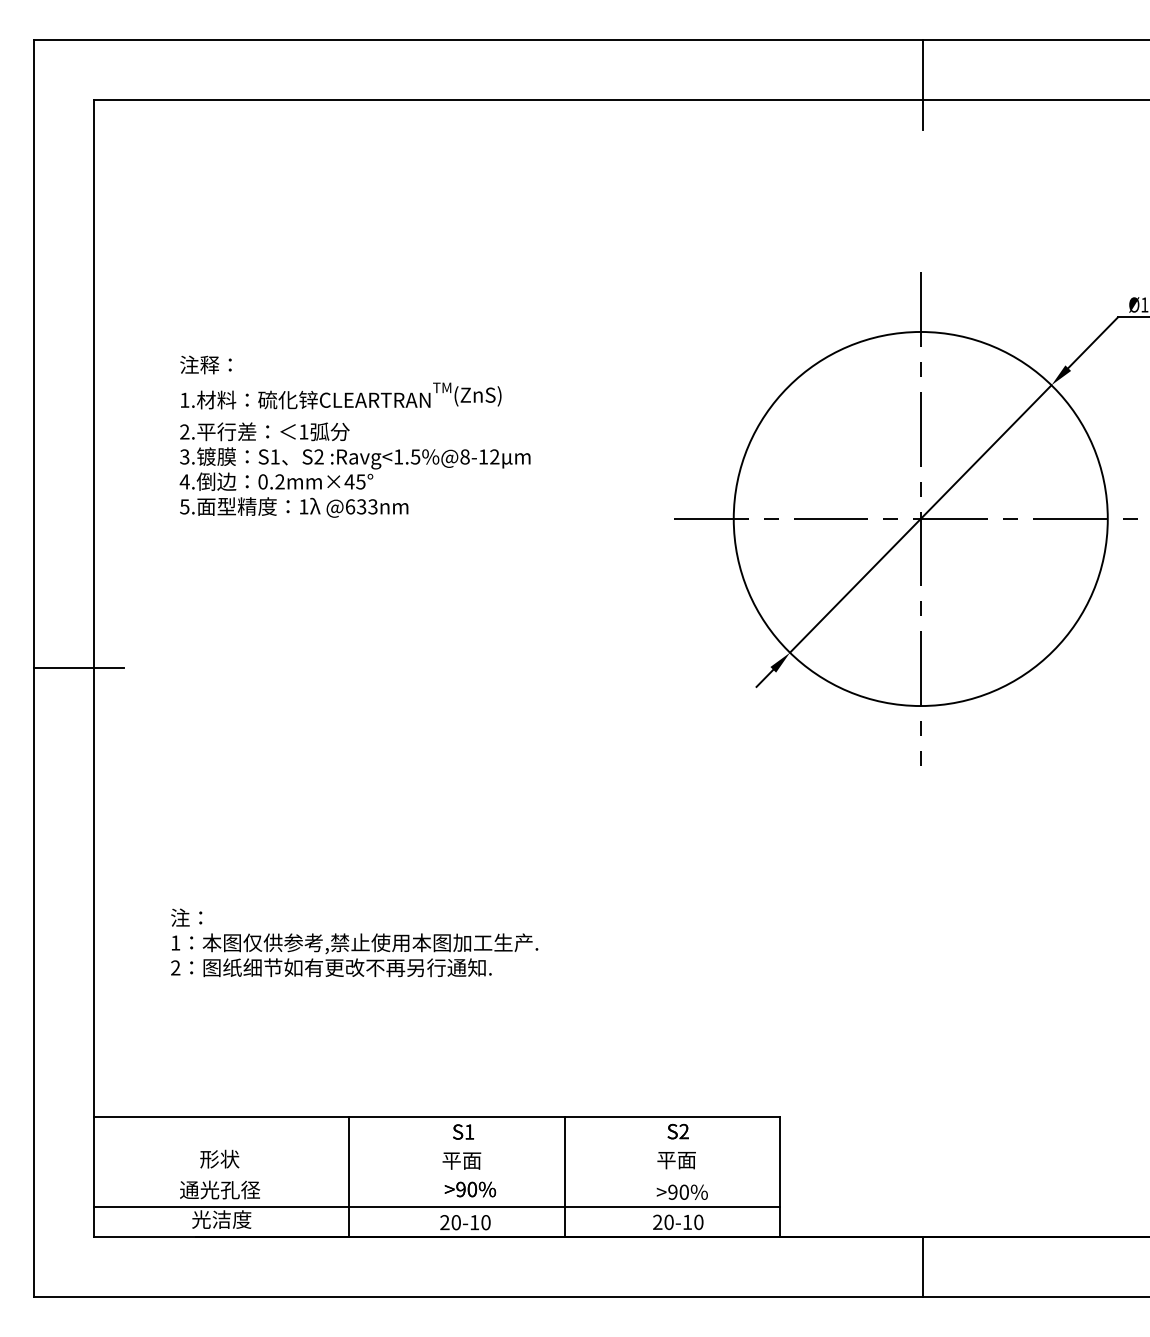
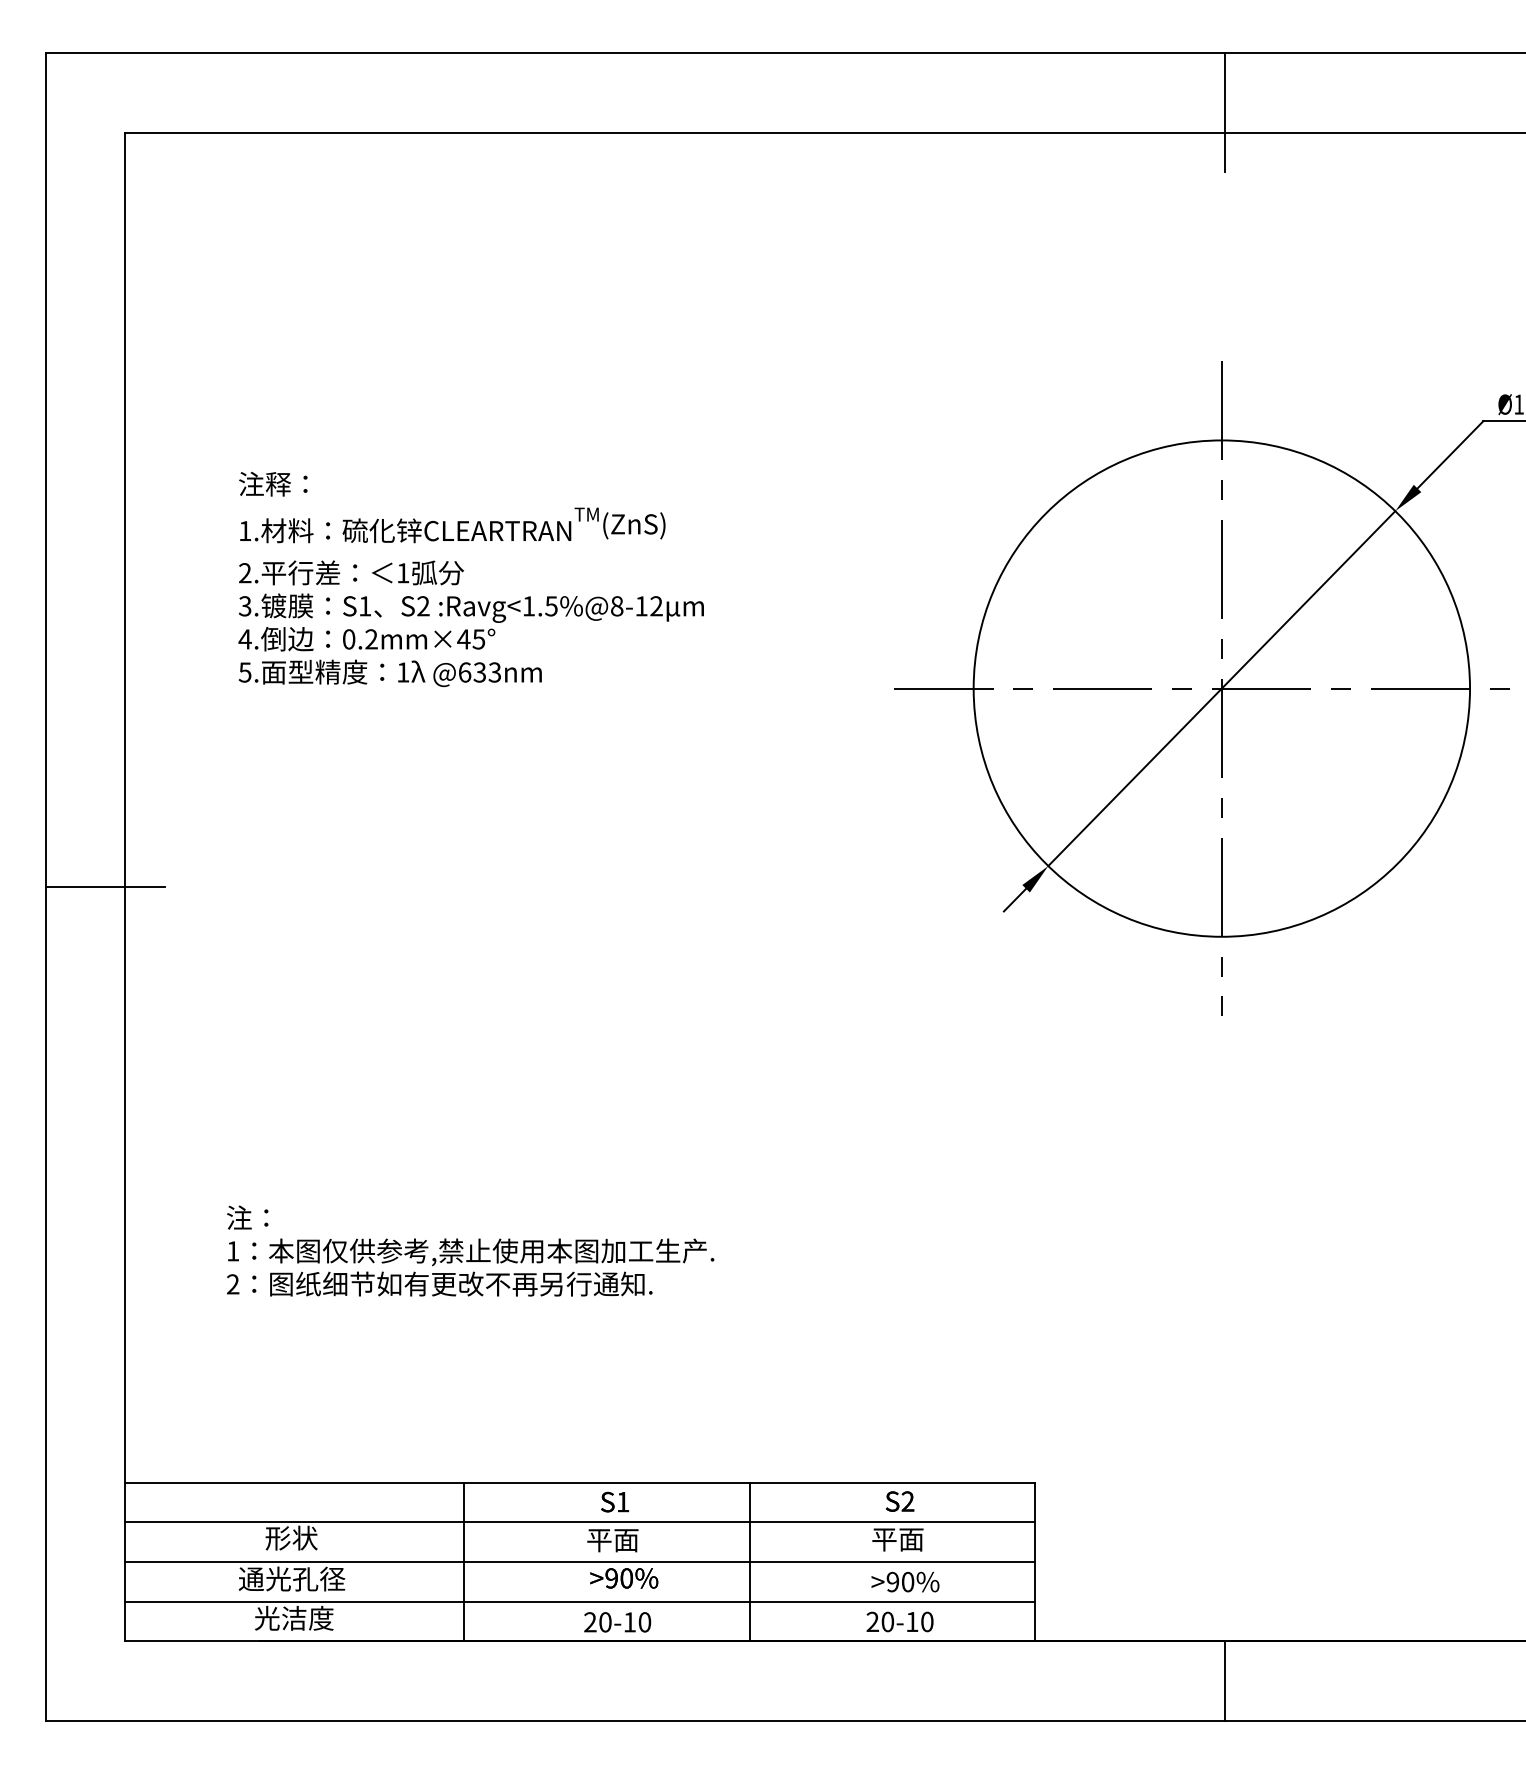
line: (437, 1147) -> (580, 1522), added
line: (437, 1177) -> (580, 1562), added

